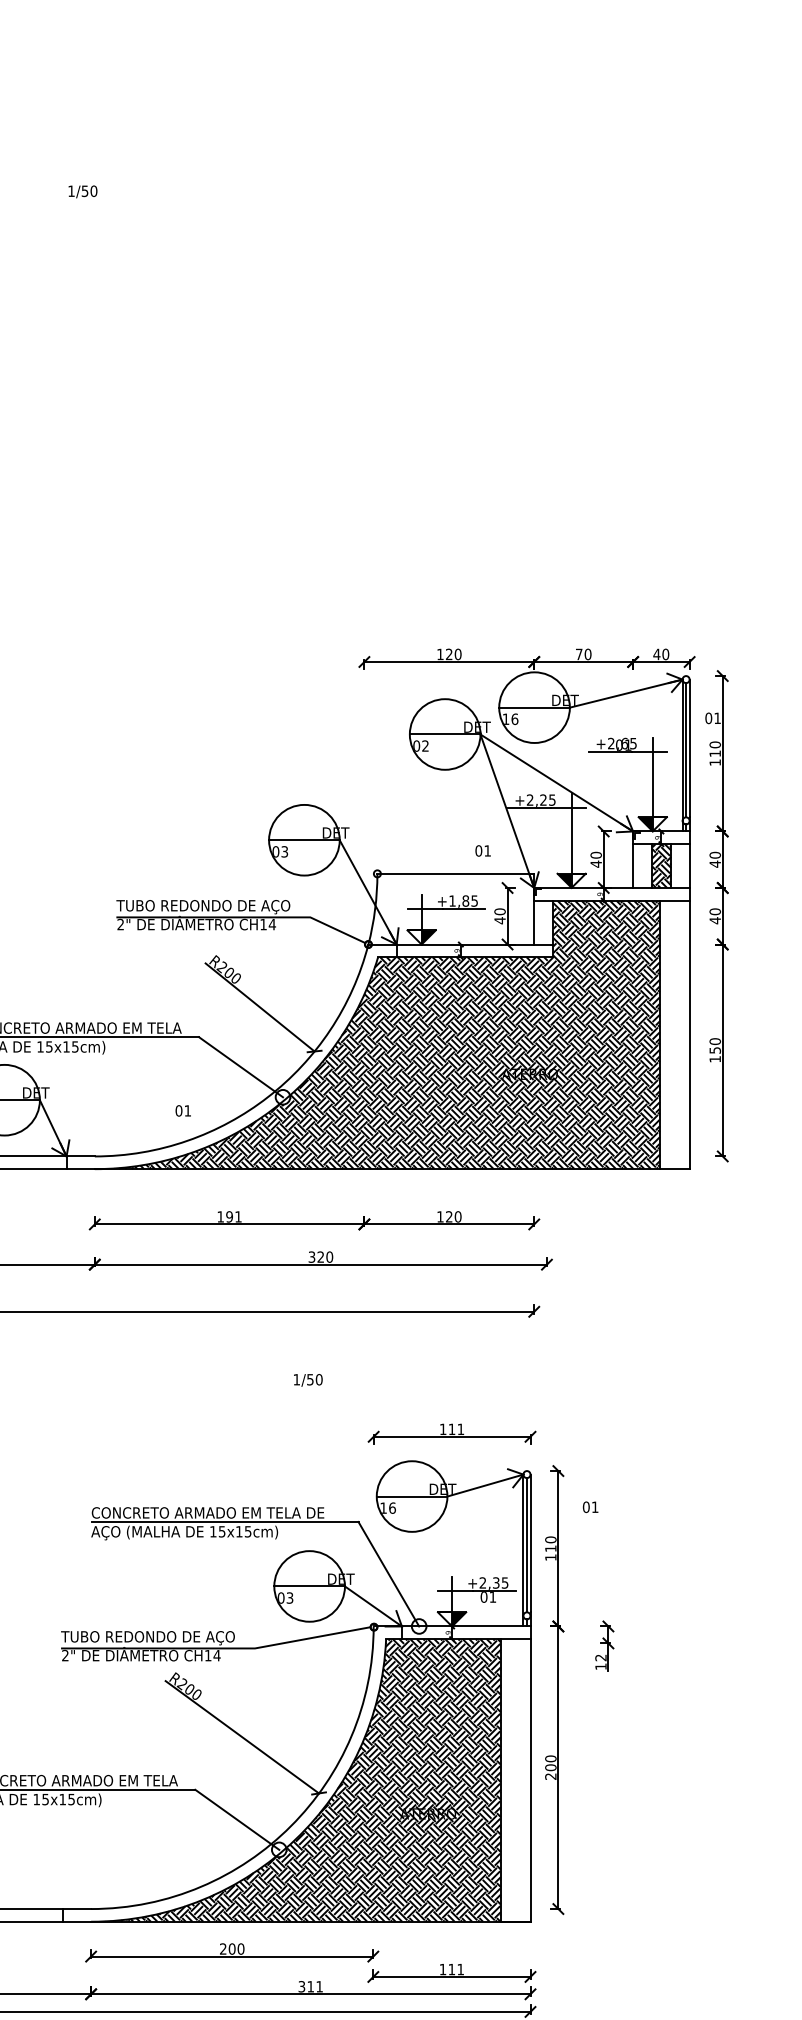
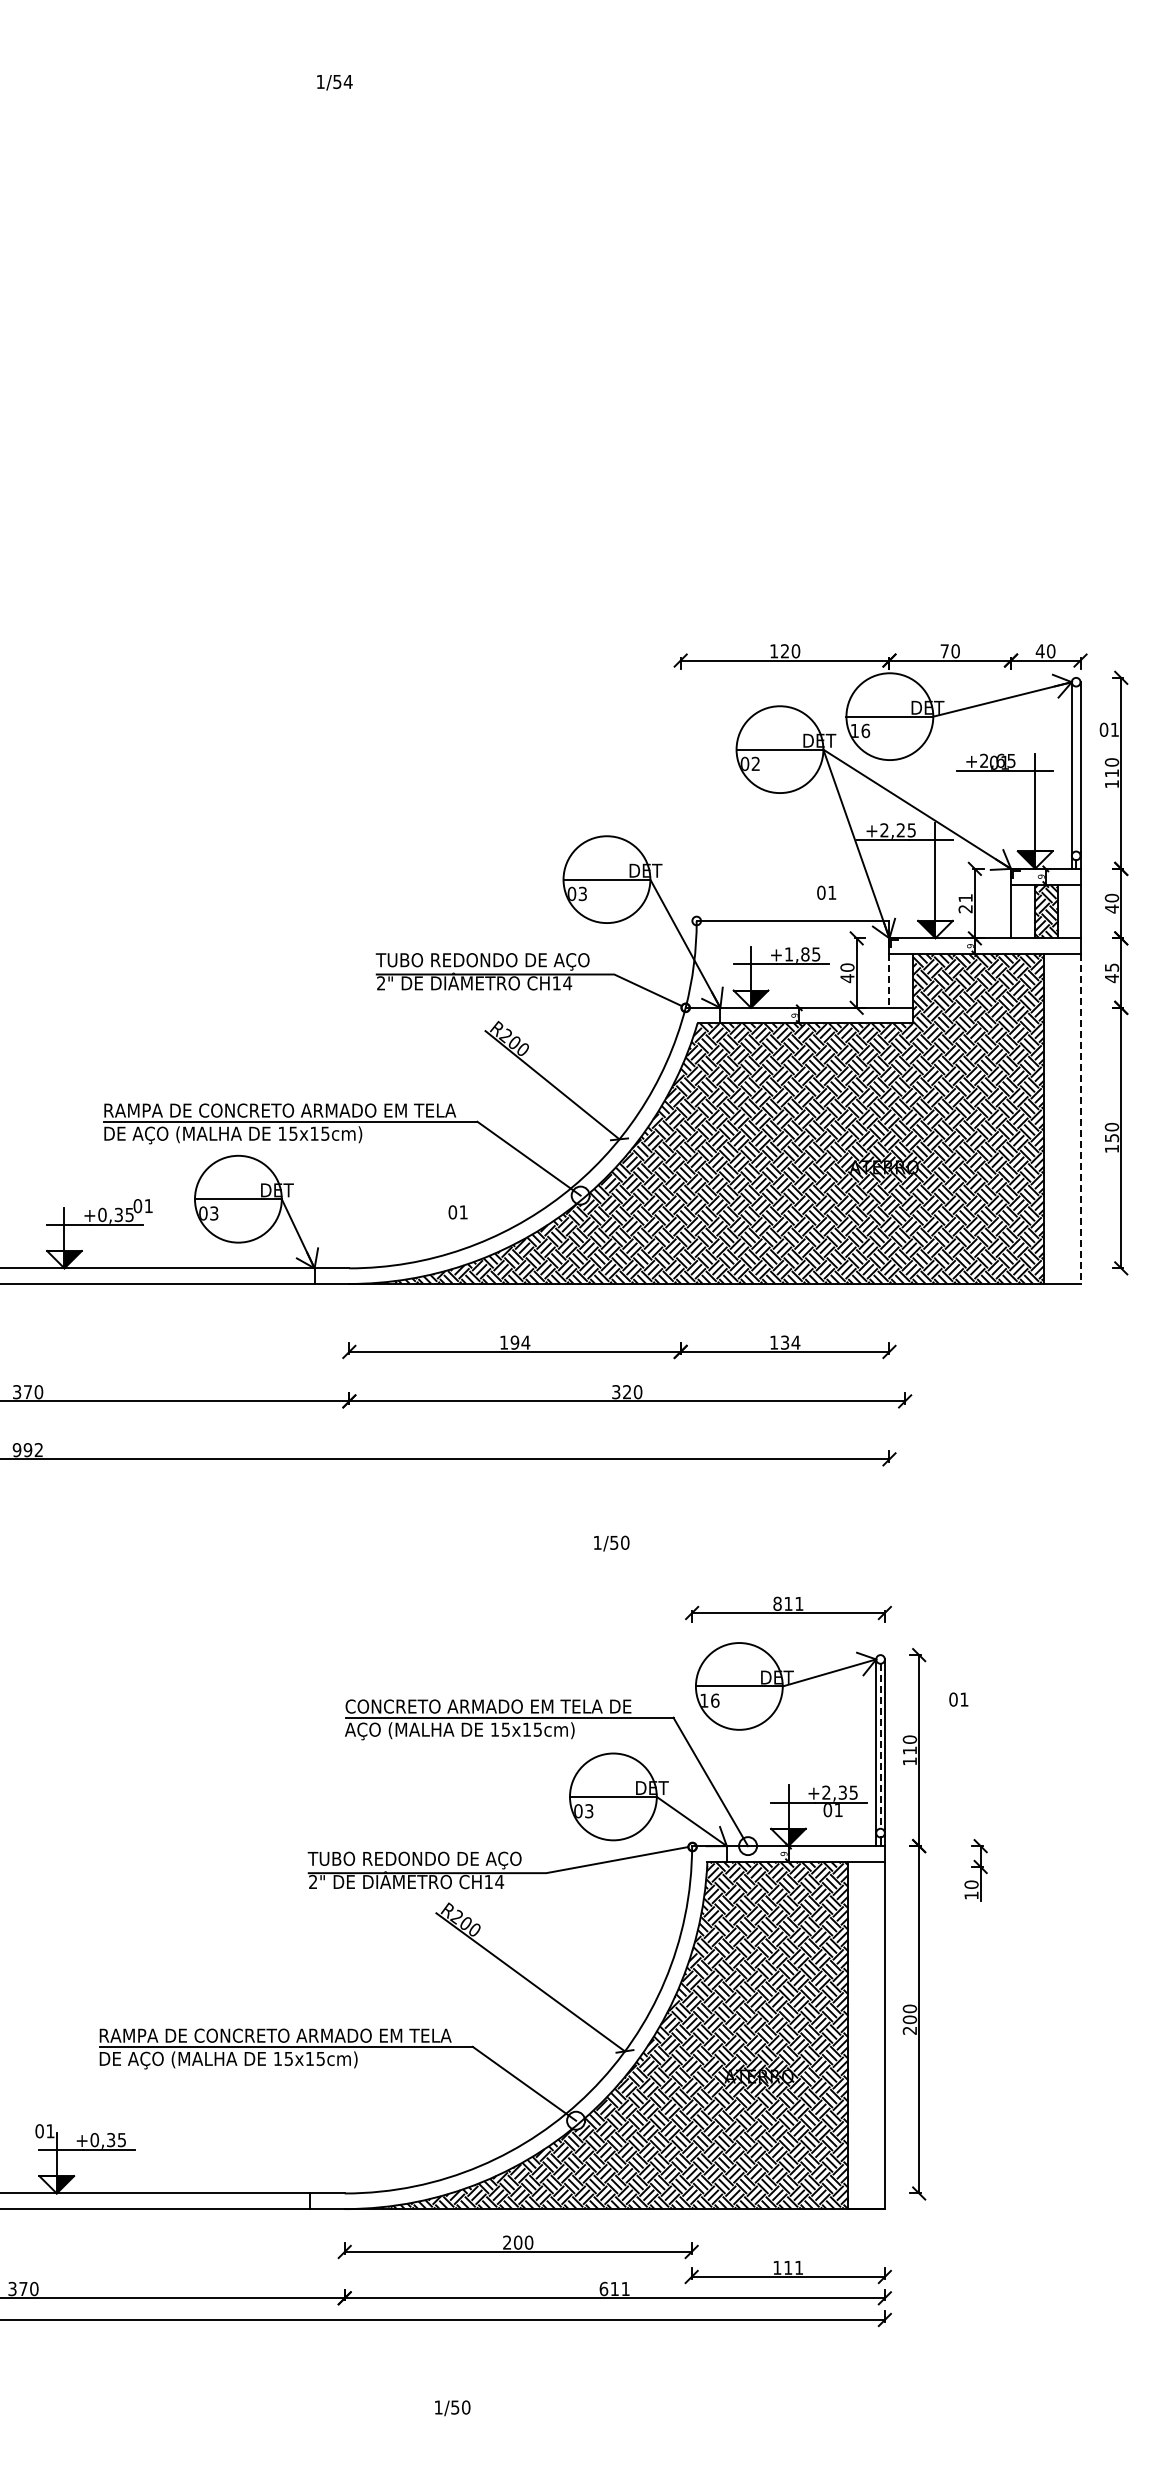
text: (93, 190) -> (347, 81), 1/50 -> 1/54
line: (686, 749) -> (1076, 768), removed
text: (596, 859) -> (965, 903), 40 -> 21
text: (714, 911) -> (1111, 967), 40 -> 45
line: (534, 922) -> (889, 980), solid -> dashed
line: (689, 1034) -> (1080, 1118), solid -> dashed
text: (238, 1216) -> (525, 1342), 191 -> 194
text: (453, 1216) -> (790, 1342), 120 -> 134
text: (443, 1429) -> (777, 1603), 111 -> 811
line: (526, 1545) -> (880, 1746), solid -> dashed
text: (600, 1657) -> (971, 1884), 12 -> 10
text: (301, 1986) -> (603, 2288), 311 -> 611

